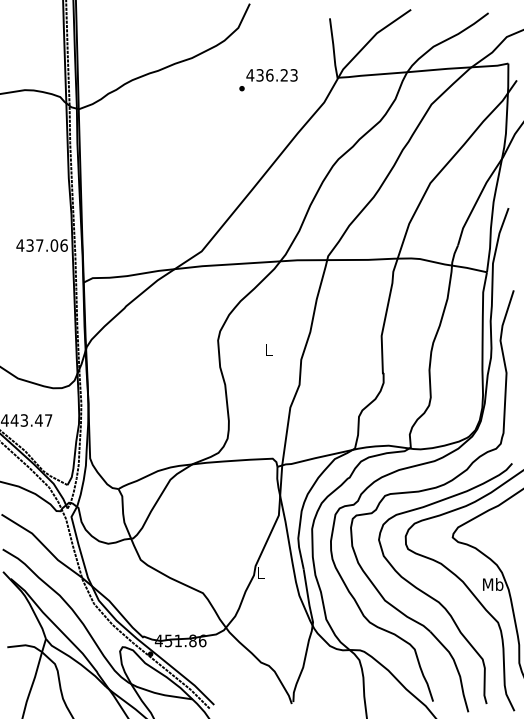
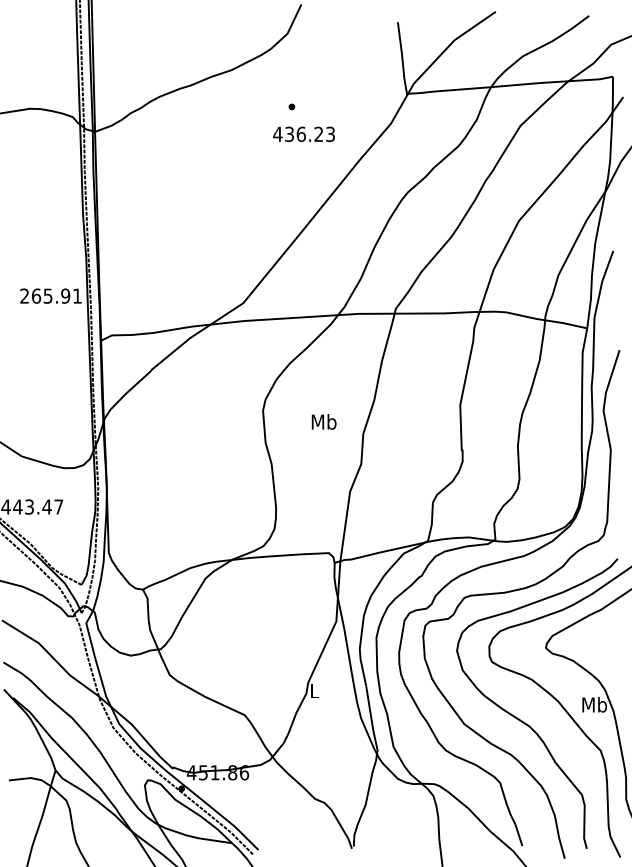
text: (271, 75) -> (303, 134), moved
text: (41, 245) -> (50, 296), 437.06 -> 265.91
text: (268, 349) -> (323, 421), L -> Mb

